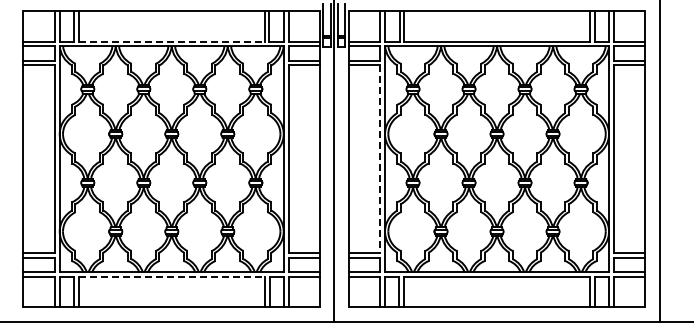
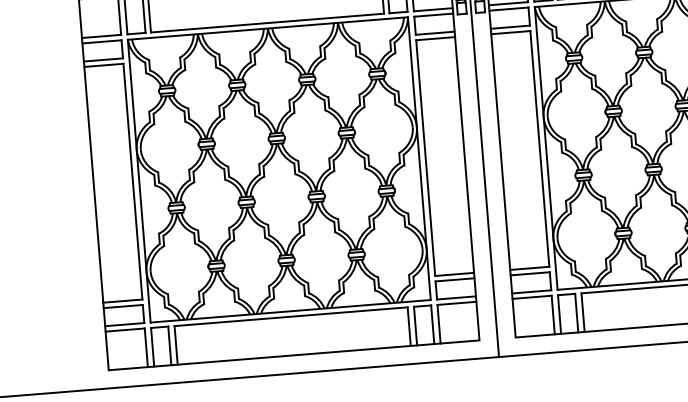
line: (172, 41) -> (268, 22), dashed -> solid
line: (380, 159) -> (540, 149), dashed -> solid
line: (172, 276) -> (292, 316), dashed -> solid

